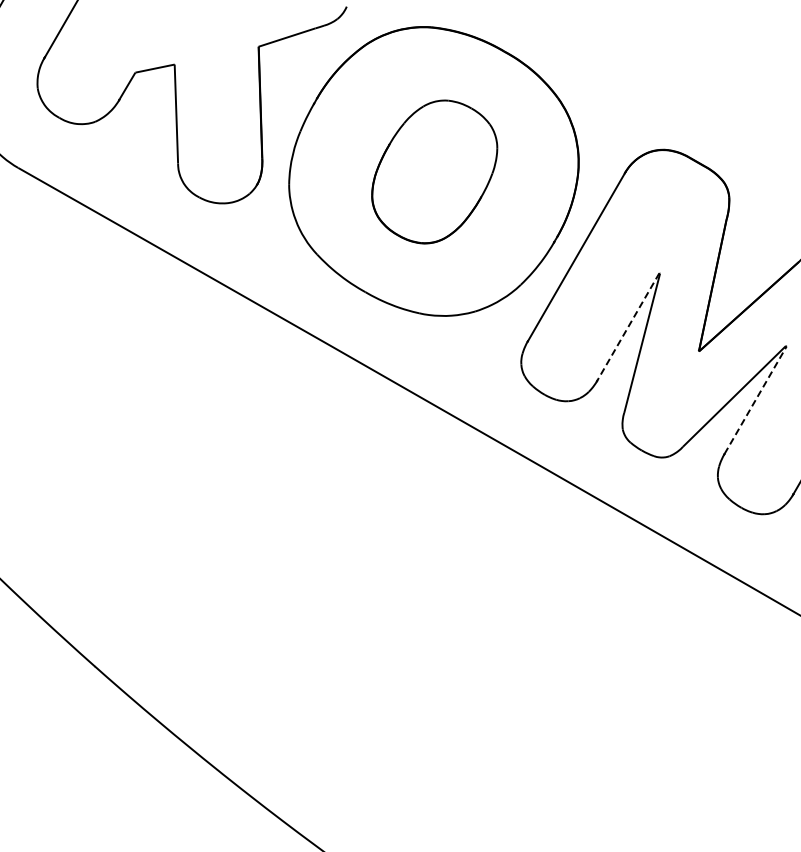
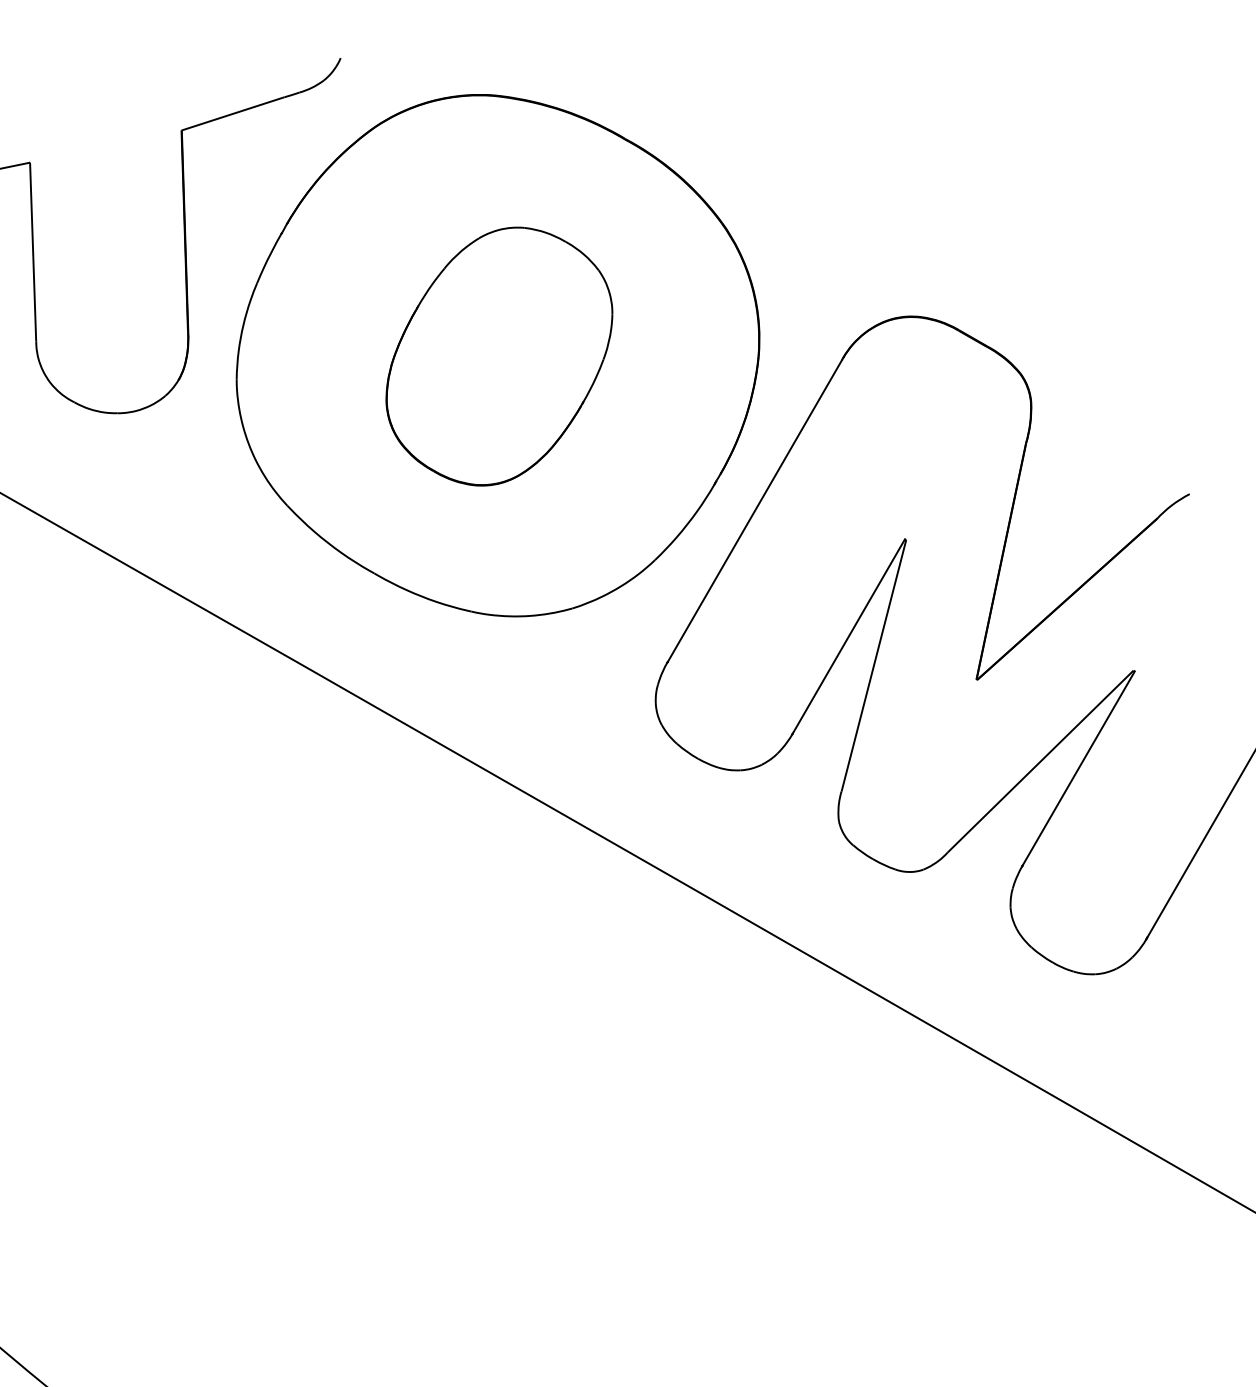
line: (628, 327) -> (849, 637), dashed -> solid
line: (755, 399) -> (1078, 767), dashed -> solid

